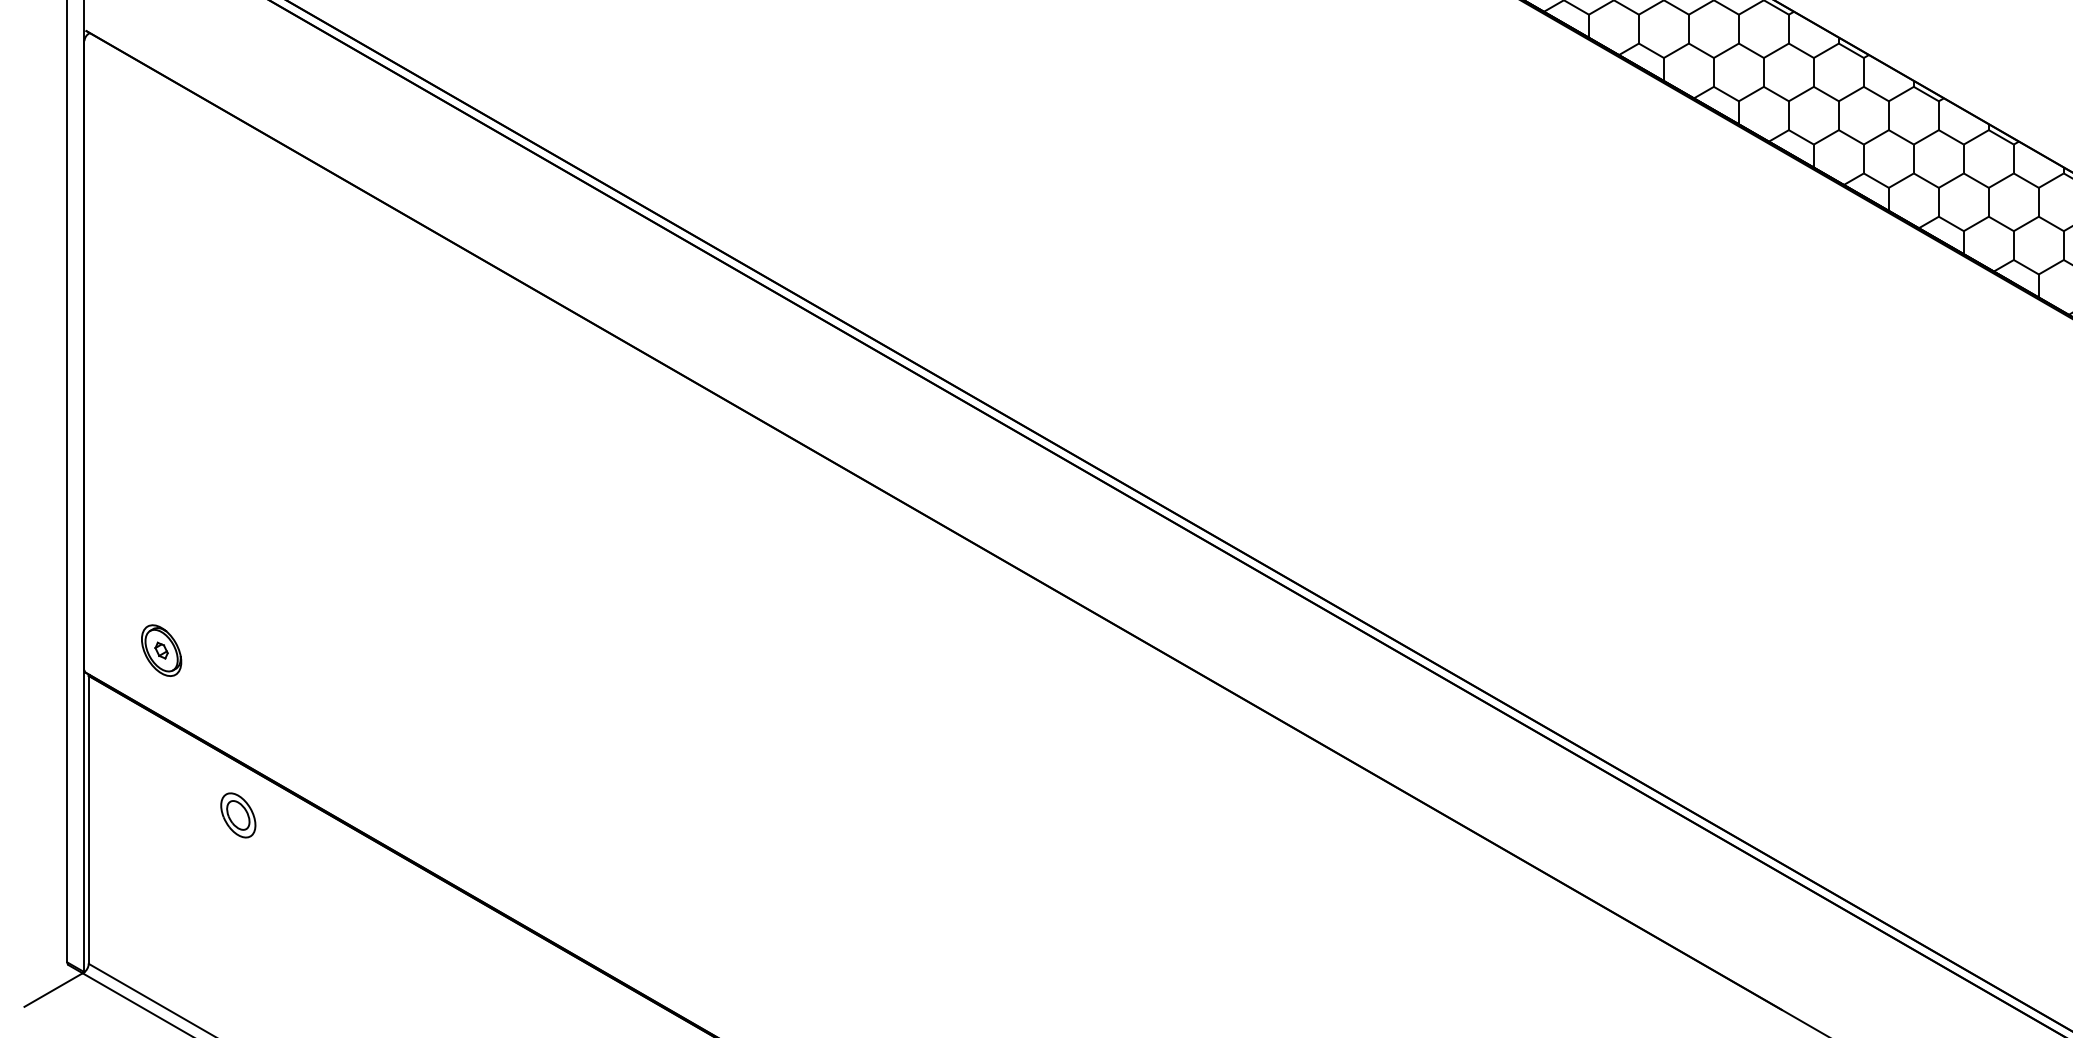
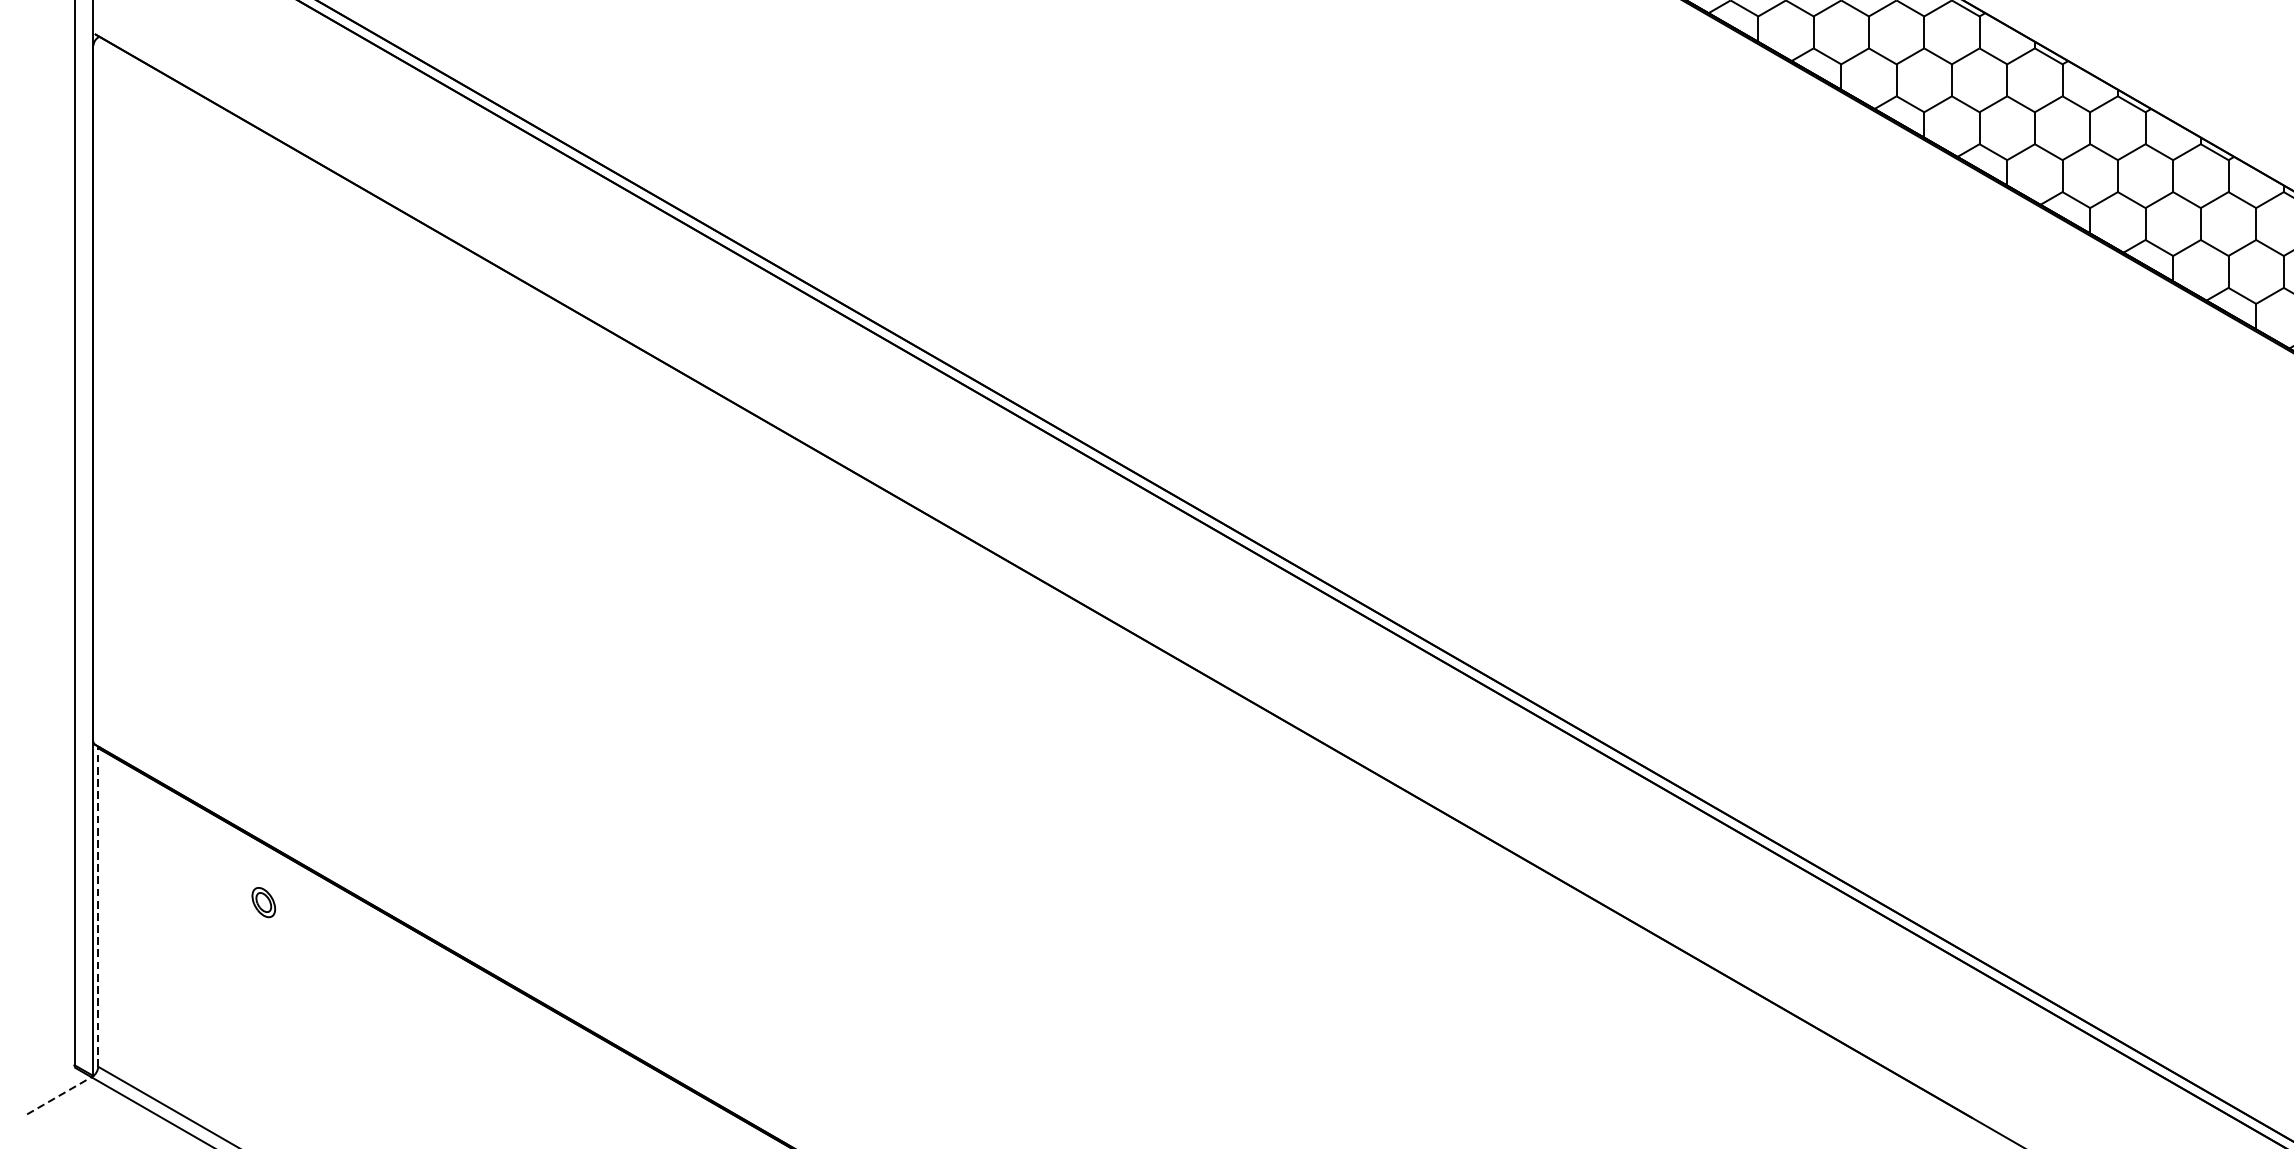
part: (161, 650) -> (178, 720), removed
part: (238, 815) -> (263, 902), size x0.6
line: (88, 819) -> (97, 907), solid -> dashed
line: (54, 989) -> (60, 1095), solid -> dashed

